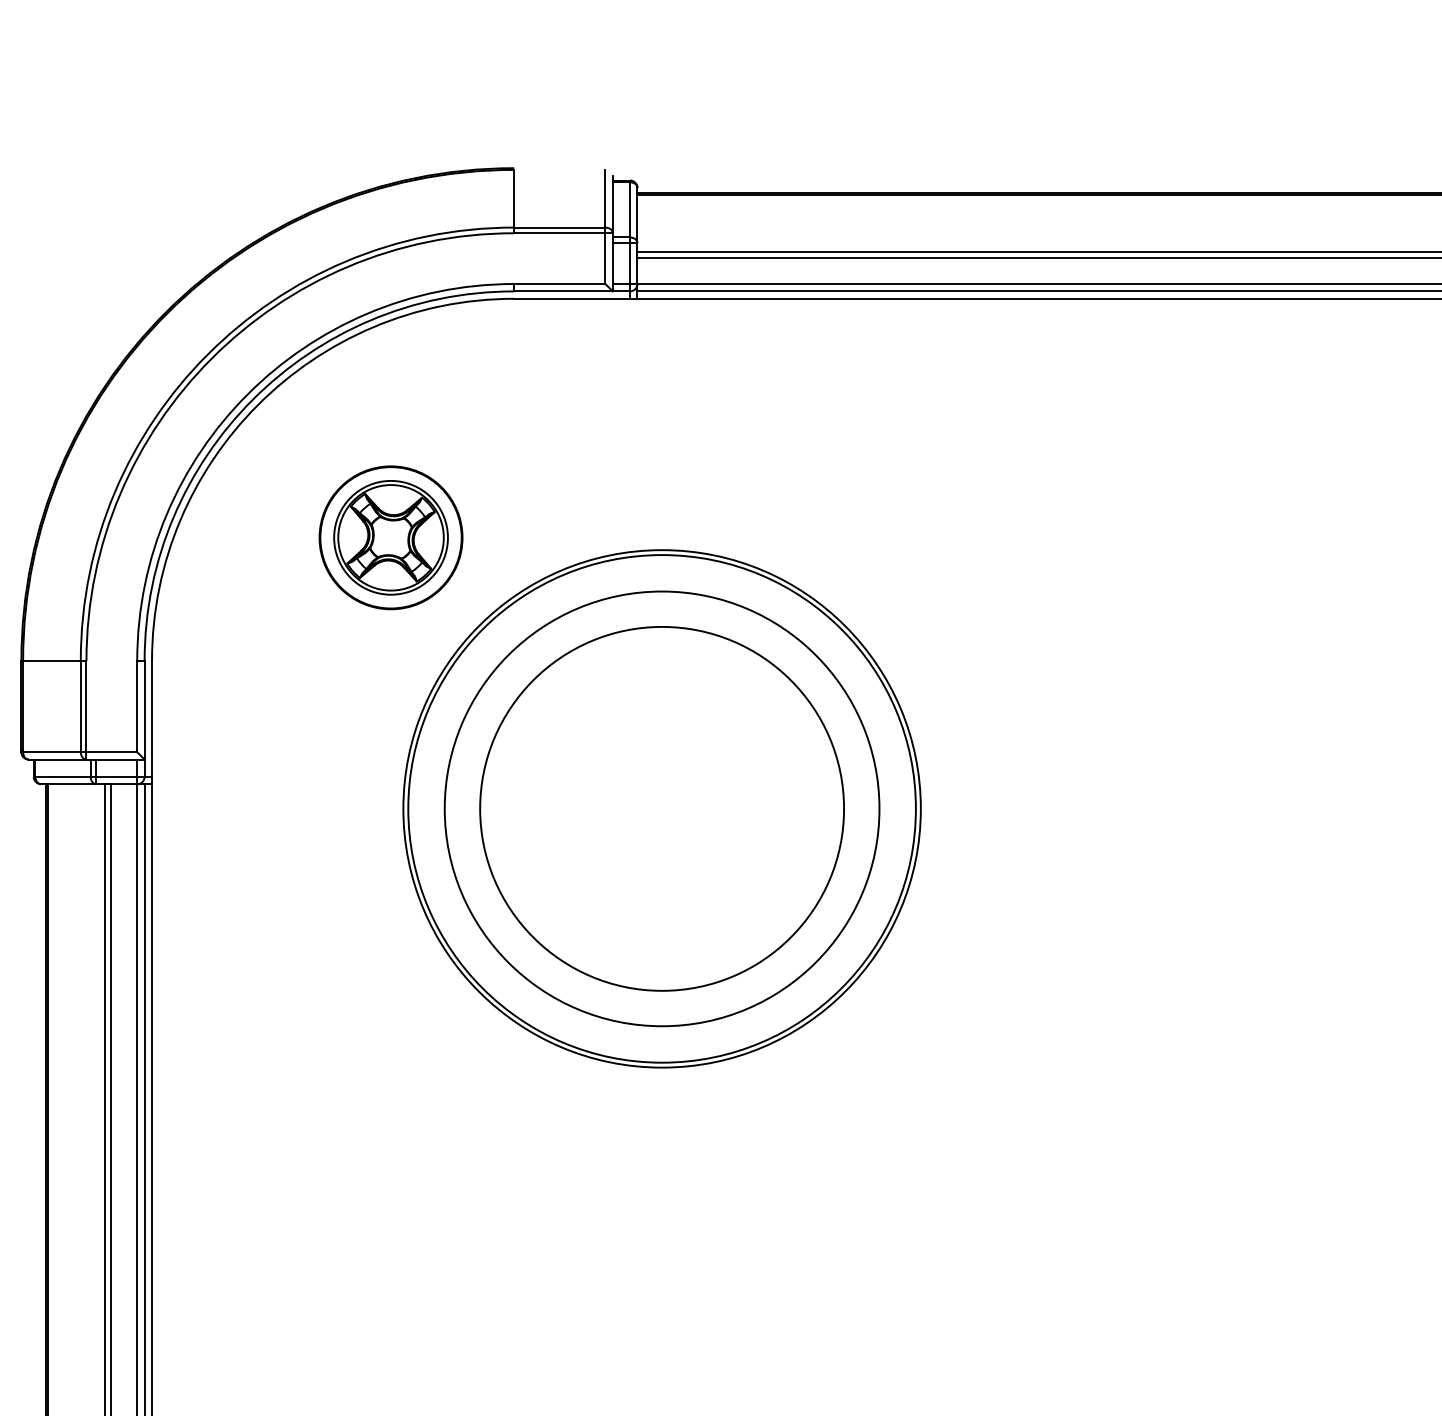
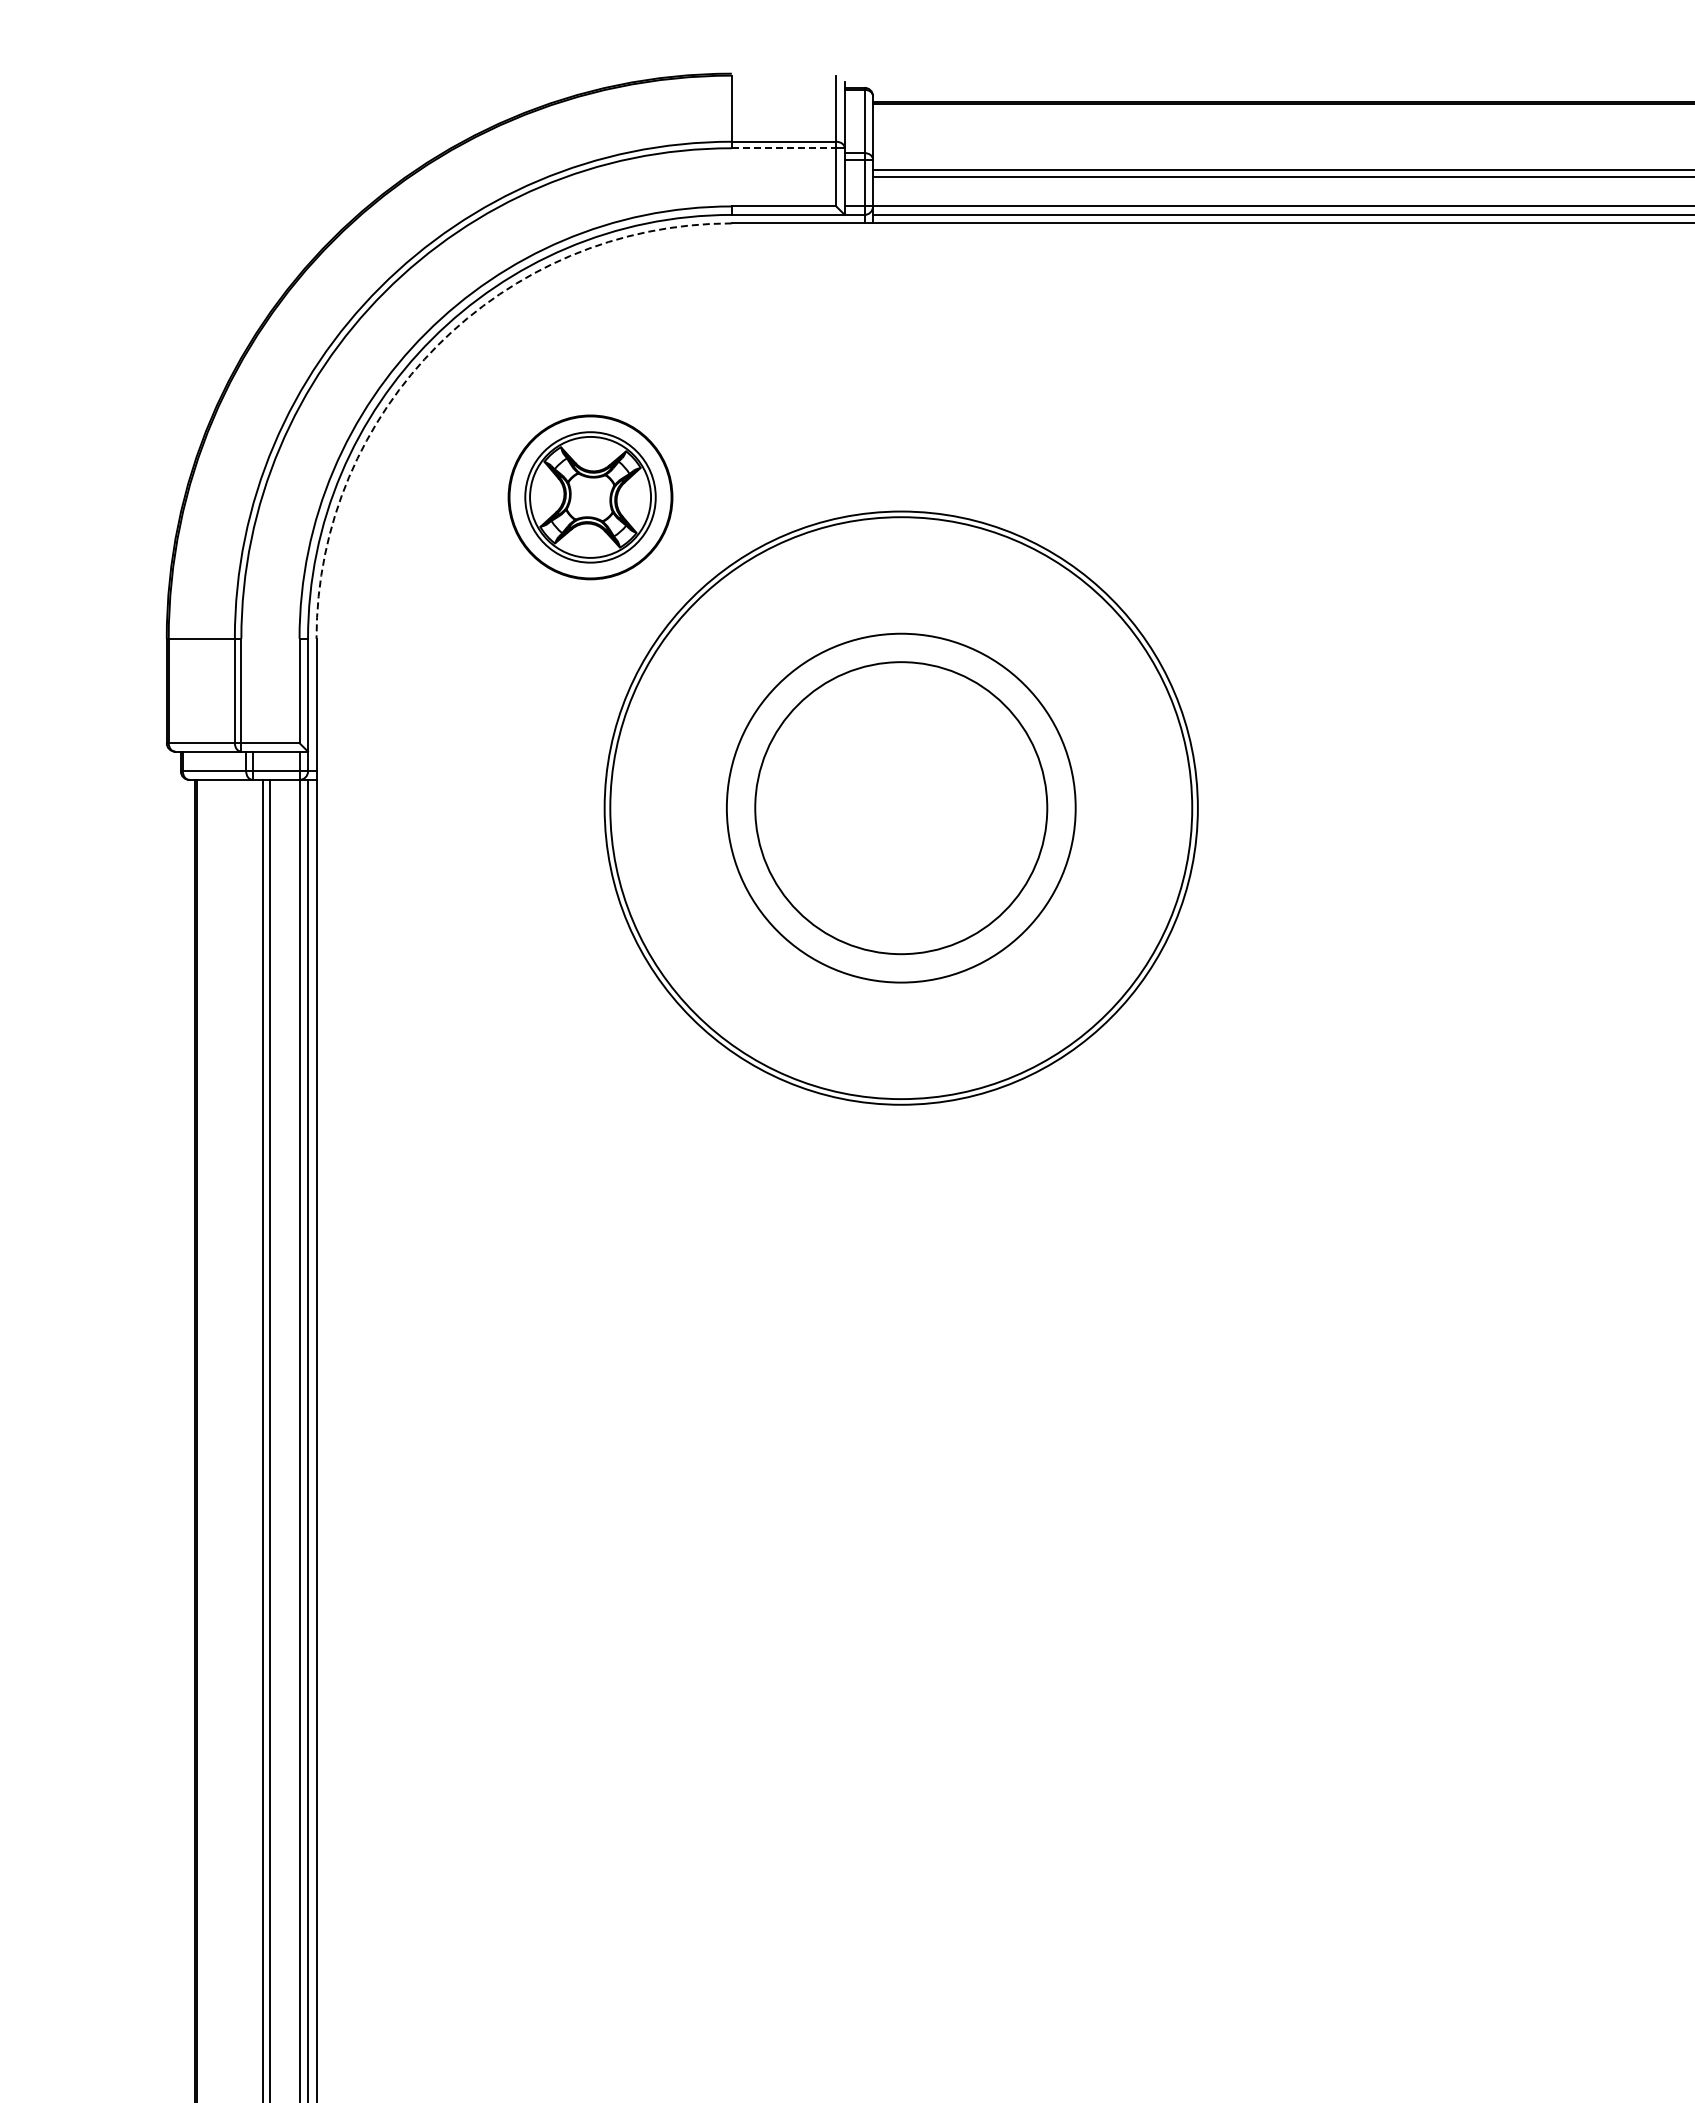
line: (560, 233) -> (784, 148), solid -> dashed
arc: (258, 405) -> (438, 345), solid -> dashed
circle: (661, 808) -> (900, 807), size x0.7
circle: (662, 808) -> (901, 807), size x0.7

